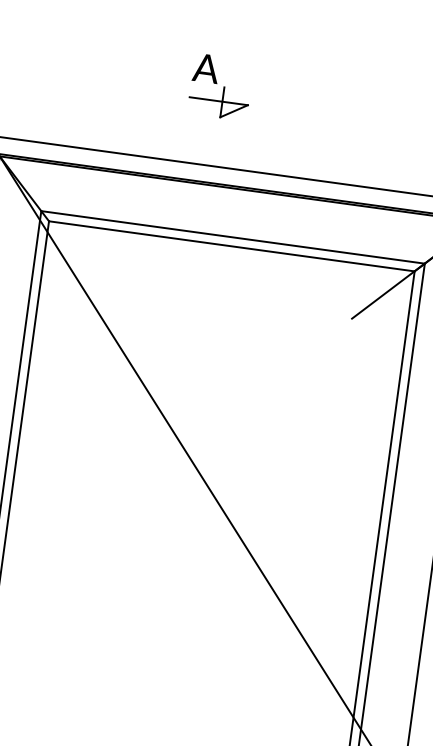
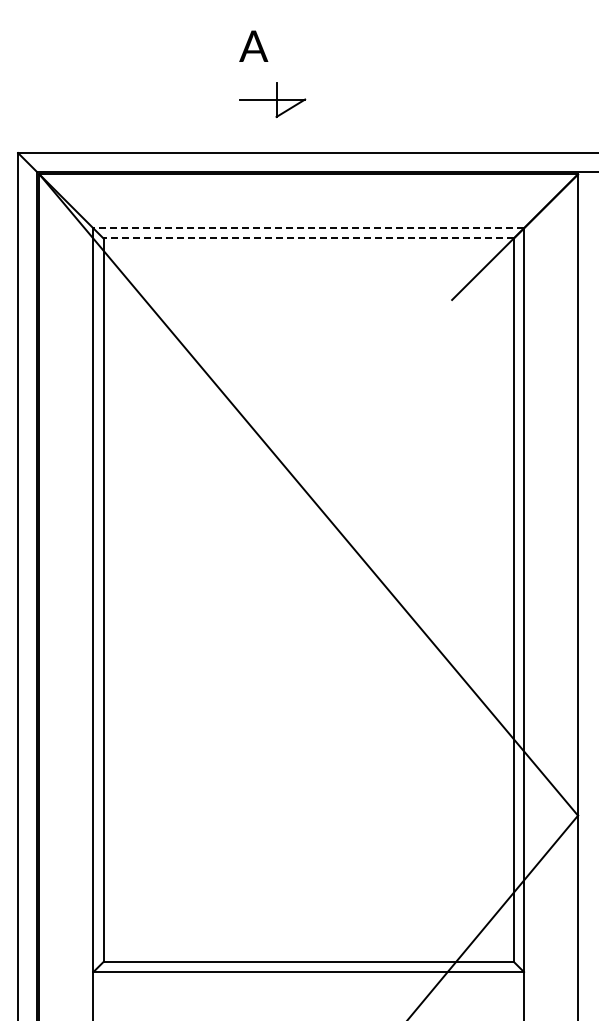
part: (218, 101) -> (272, 99), moved
line: (232, 237) -> (308, 228), solid -> dashed
line: (231, 246) -> (308, 238), solid -> dashed

